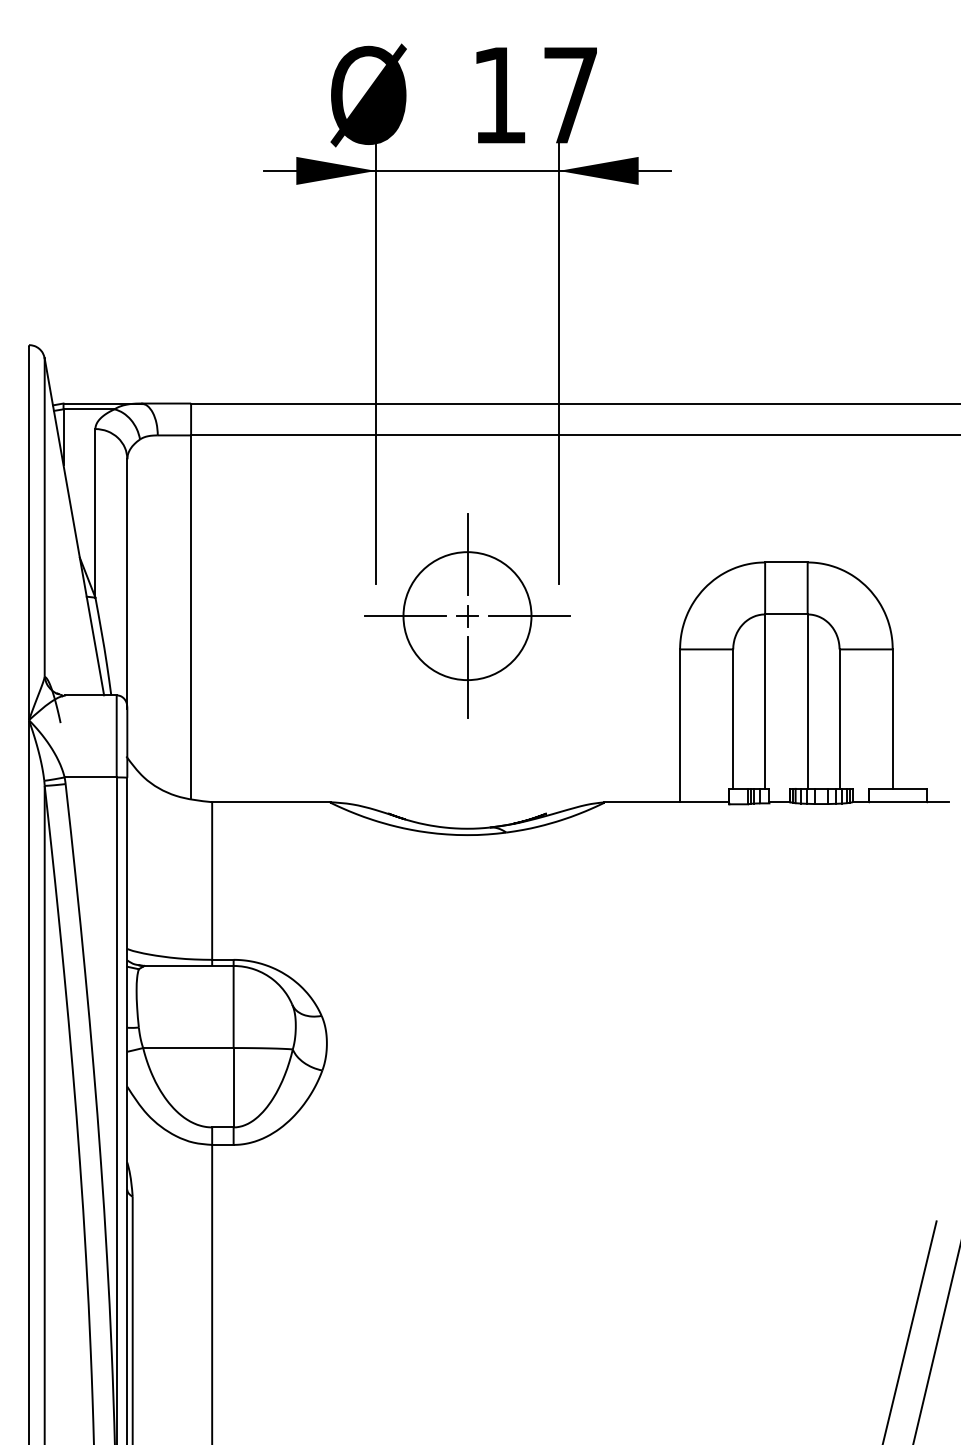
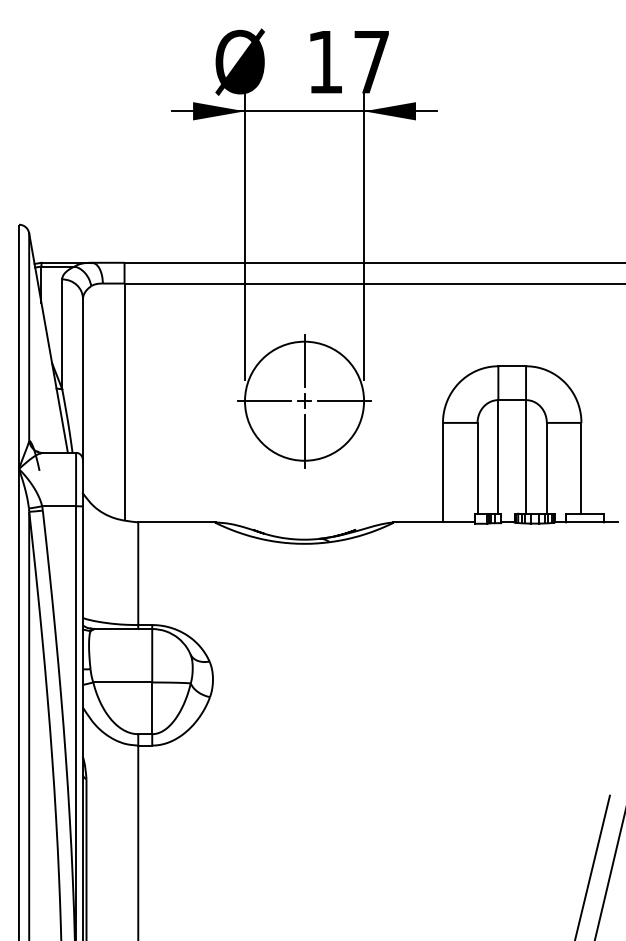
circle: (467, 615) -> (304, 400), size x1.43

